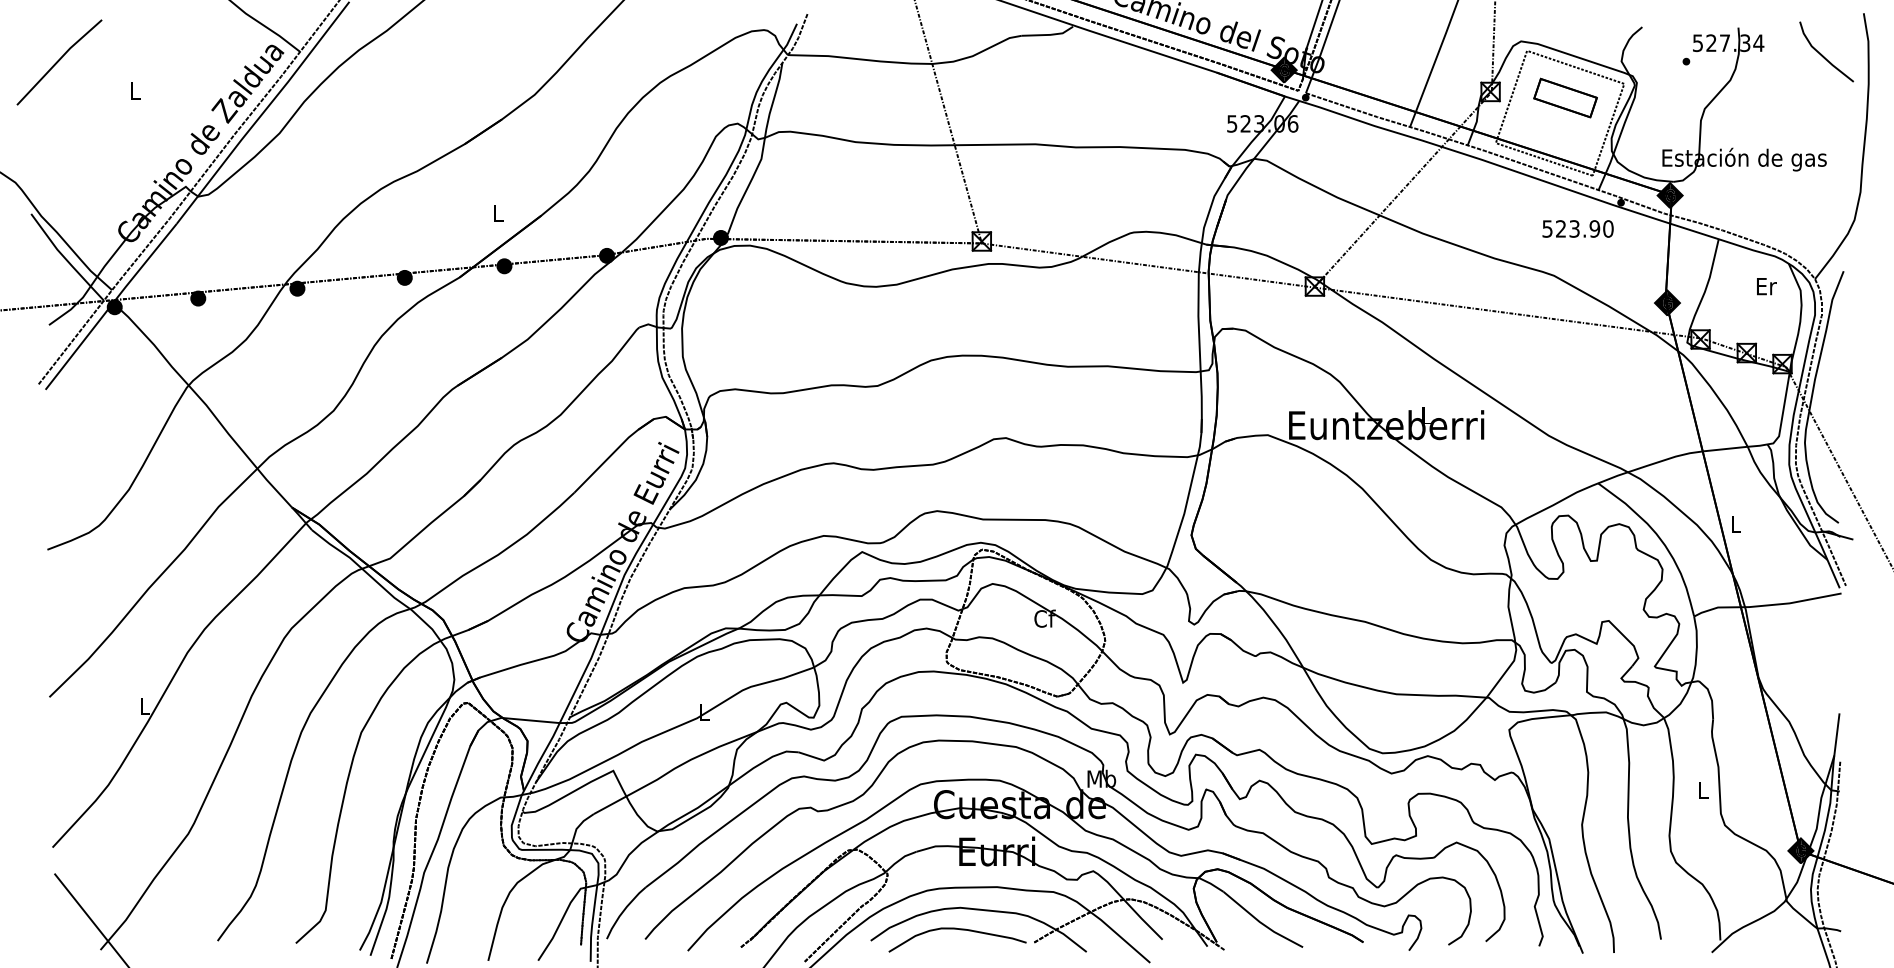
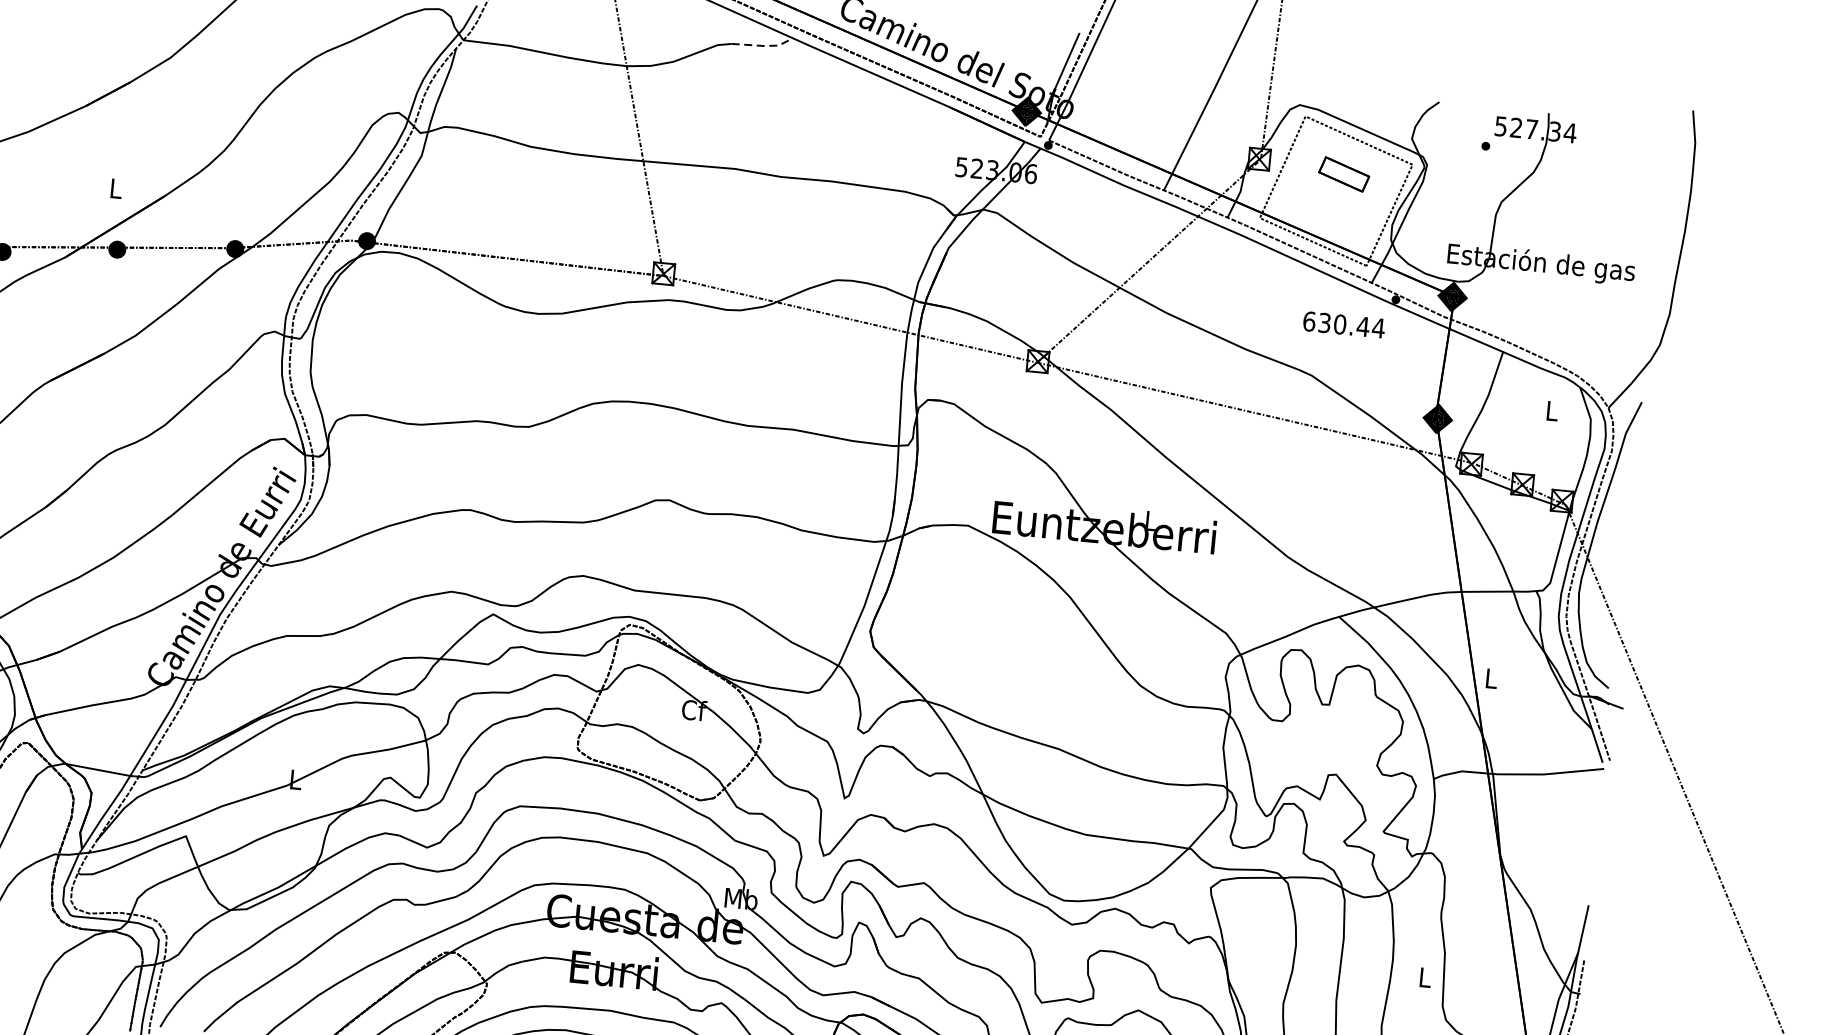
line: (1050, 34) -> (764, 45), solid -> dashed
line: (1822, 54) -> (1641, 153), removed
part: (1565, 97) -> (1344, 173), size x0.7
text: (1577, 228) -> (1343, 324), 523.90 -> 630.44
text: (1766, 286) -> (1552, 411), Er -> L

